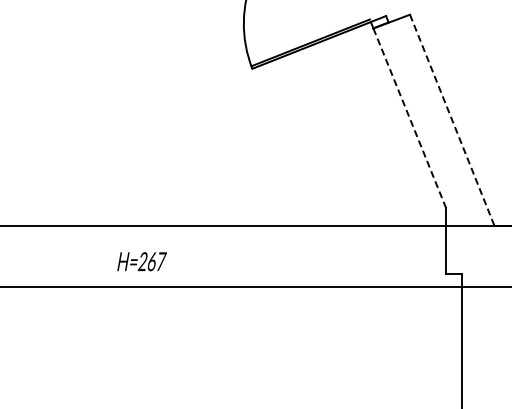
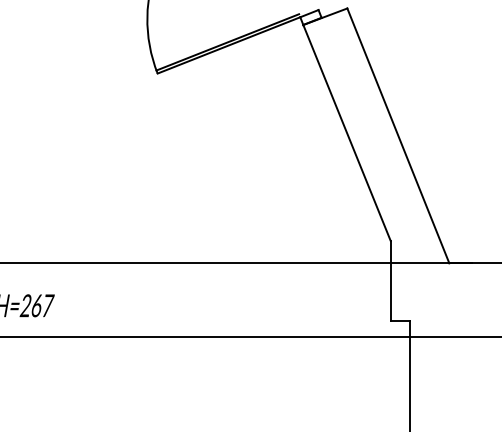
line: (409, 118) -> (346, 133), dashed -> solid
line: (452, 121) -> (398, 137), dashed -> solid

